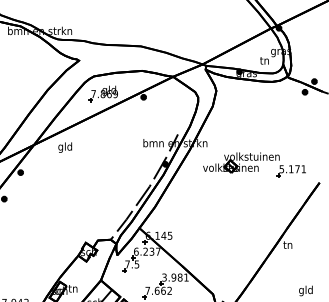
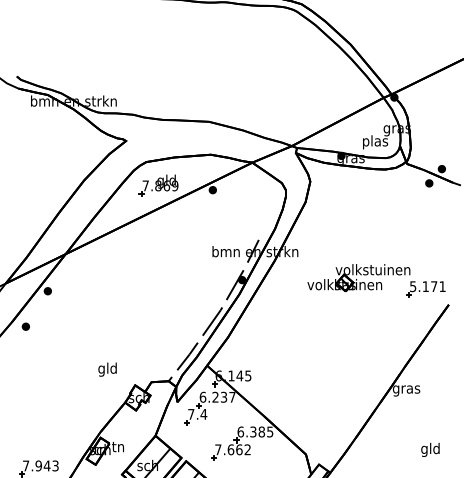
text: (264, 61) -> (375, 142), tn -> plas
text: (65, 147) -> (107, 369), moved
part: (254, 164) -> (376, 280), moved
text: (288, 245) -> (406, 389), tn -> gras
text: (136, 264) -> (203, 414), 7.5 -> 7.4
text: (175, 277) -> (255, 431), 3.981 -> 6.385

